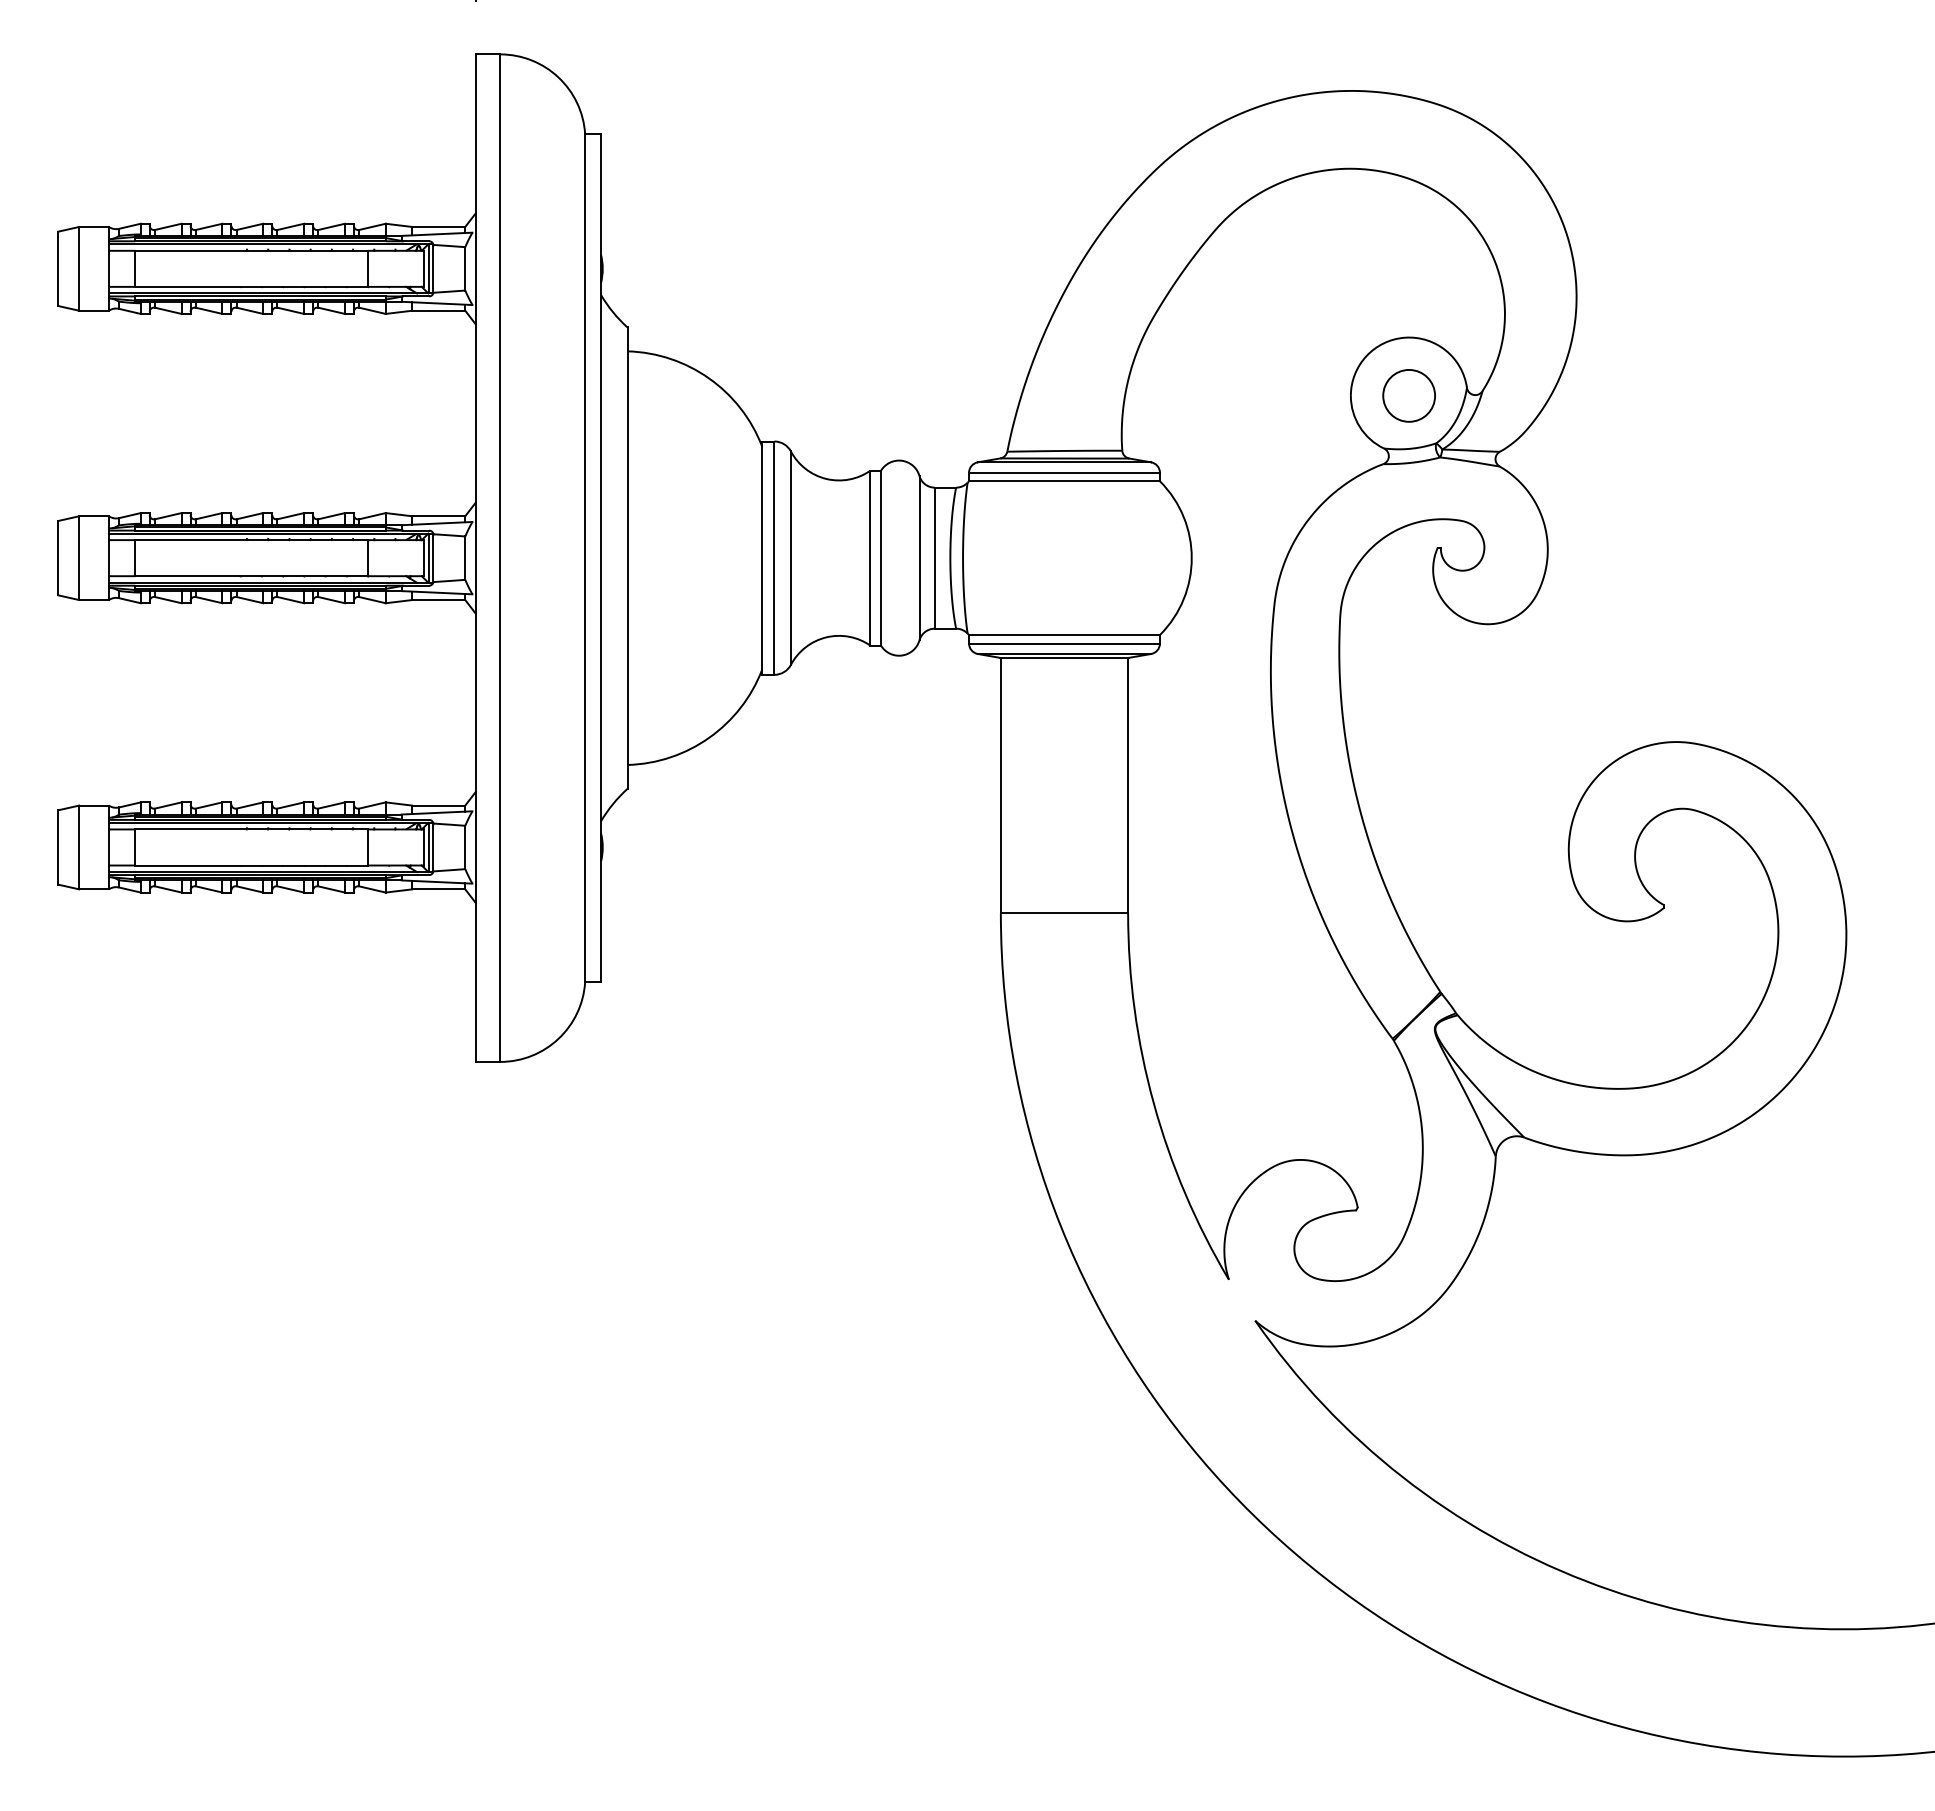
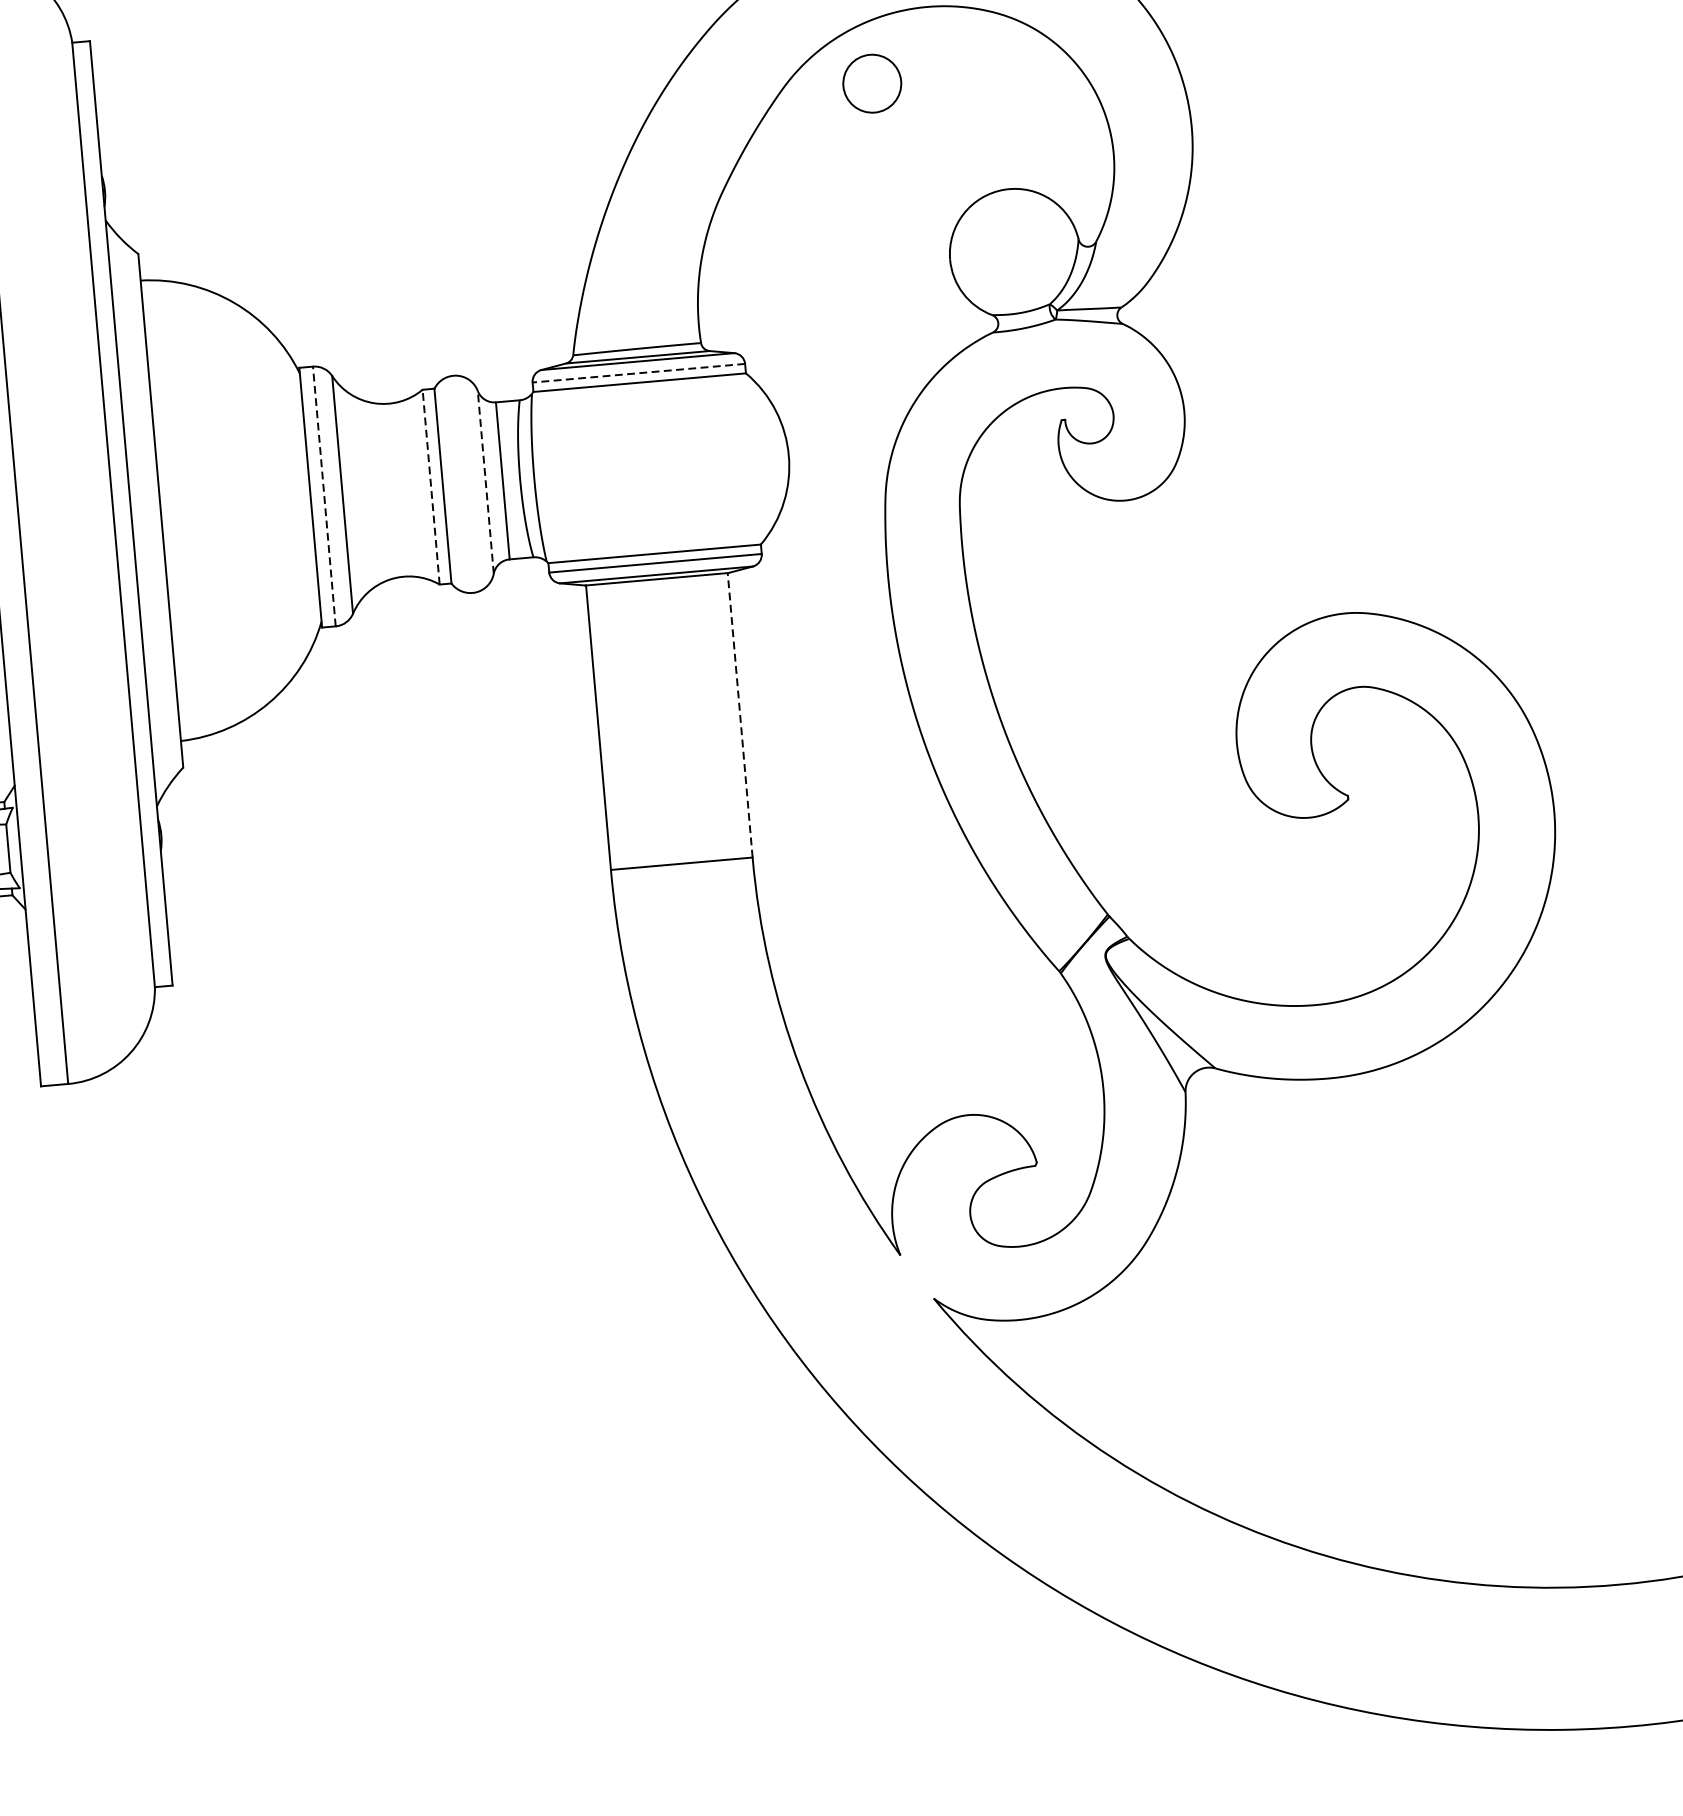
circle: (1408, 395) -> (871, 83), moved
line: (1064, 472) -> (638, 372), solid -> dashed
line: (870, 557) -> (431, 486), solid -> dashed
line: (919, 557) -> (485, 481), solid -> dashed
line: (774, 558) -> (324, 496), solid -> dashed
line: (1128, 785) -> (740, 715), solid -> dashed

